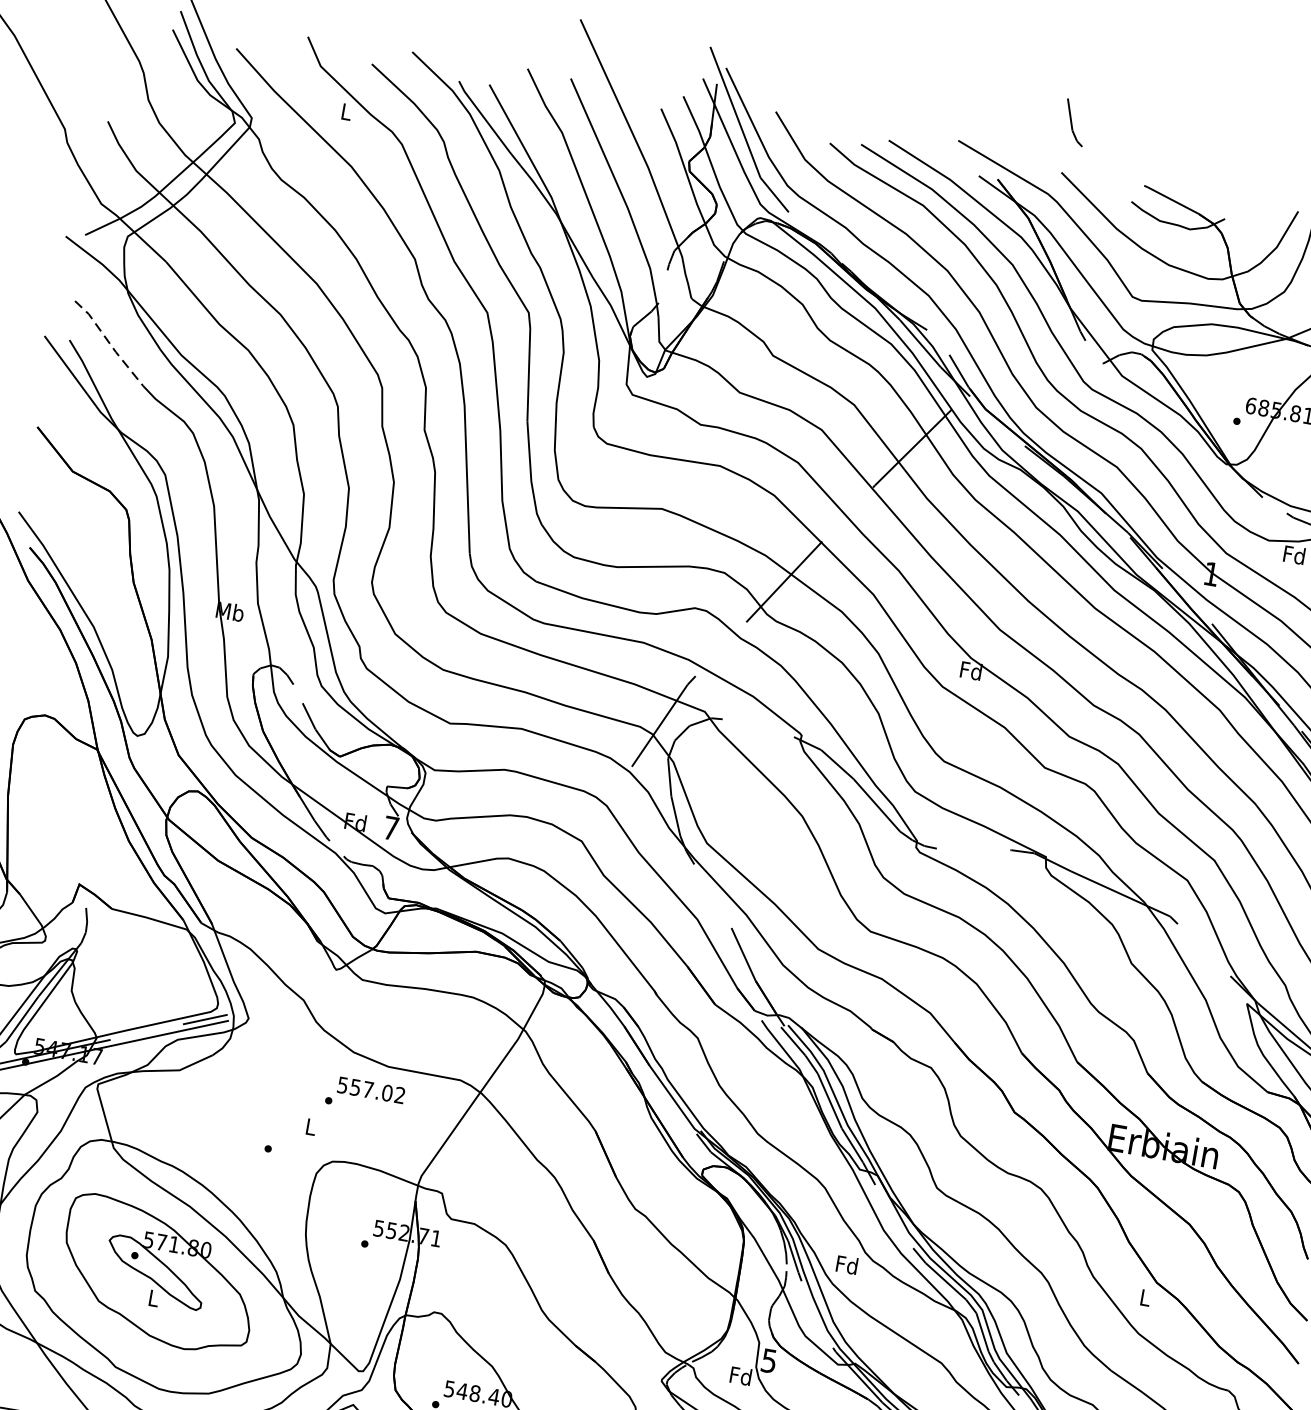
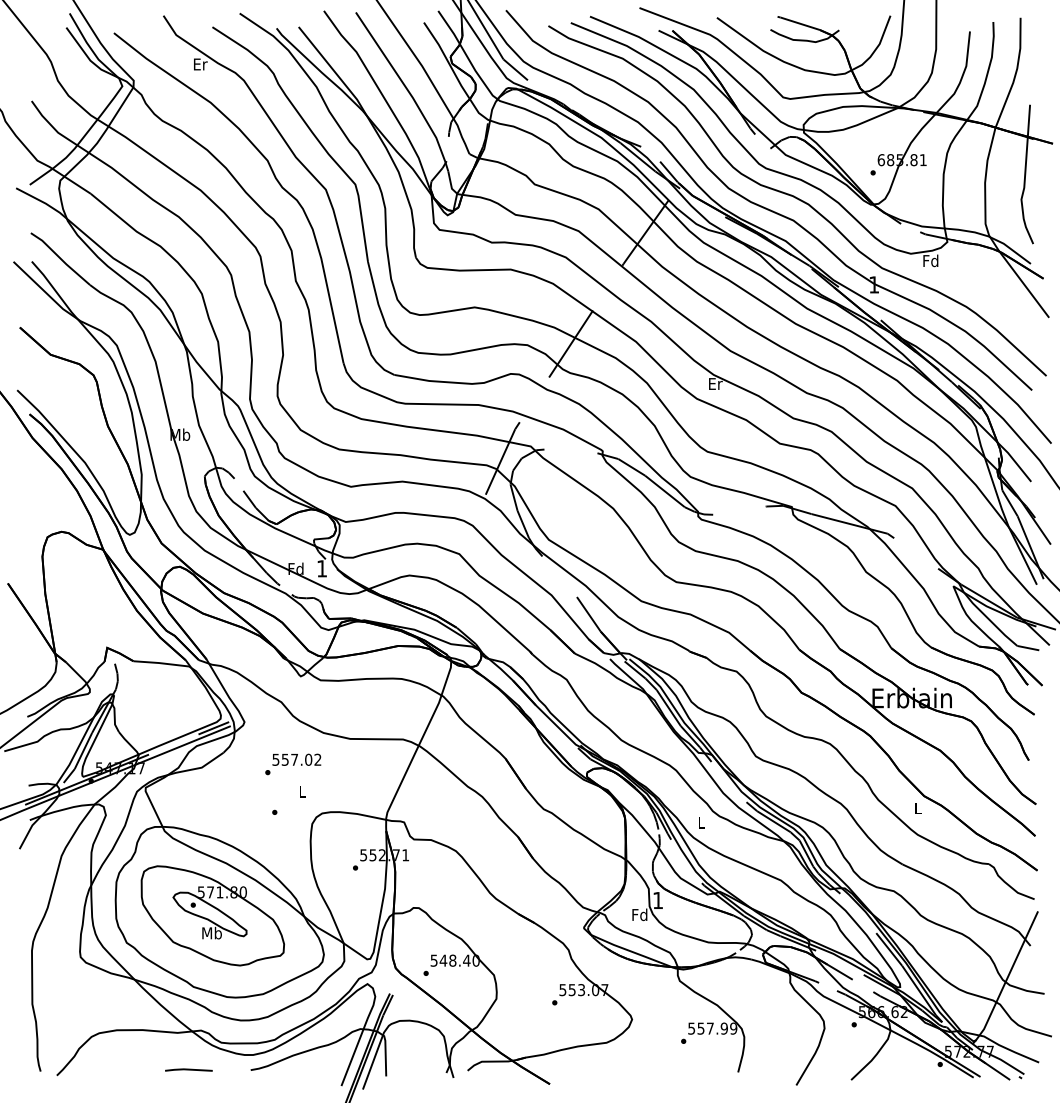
text: (346, 112) -> (200, 64), L -> Er
line: (109, 342) -> (60, 258), dashed -> solid
text: (970, 670) -> (714, 383), Fd -> Er
text: (390, 827) -> (321, 568), 7 -> 1
text: (365, 1095) -> (293, 764), moved
text: (847, 1265) -> (701, 822), Fd -> L
text: (153, 1297) -> (211, 932), L -> Mb
text: (768, 1360) -> (657, 900), 5 -> 1

